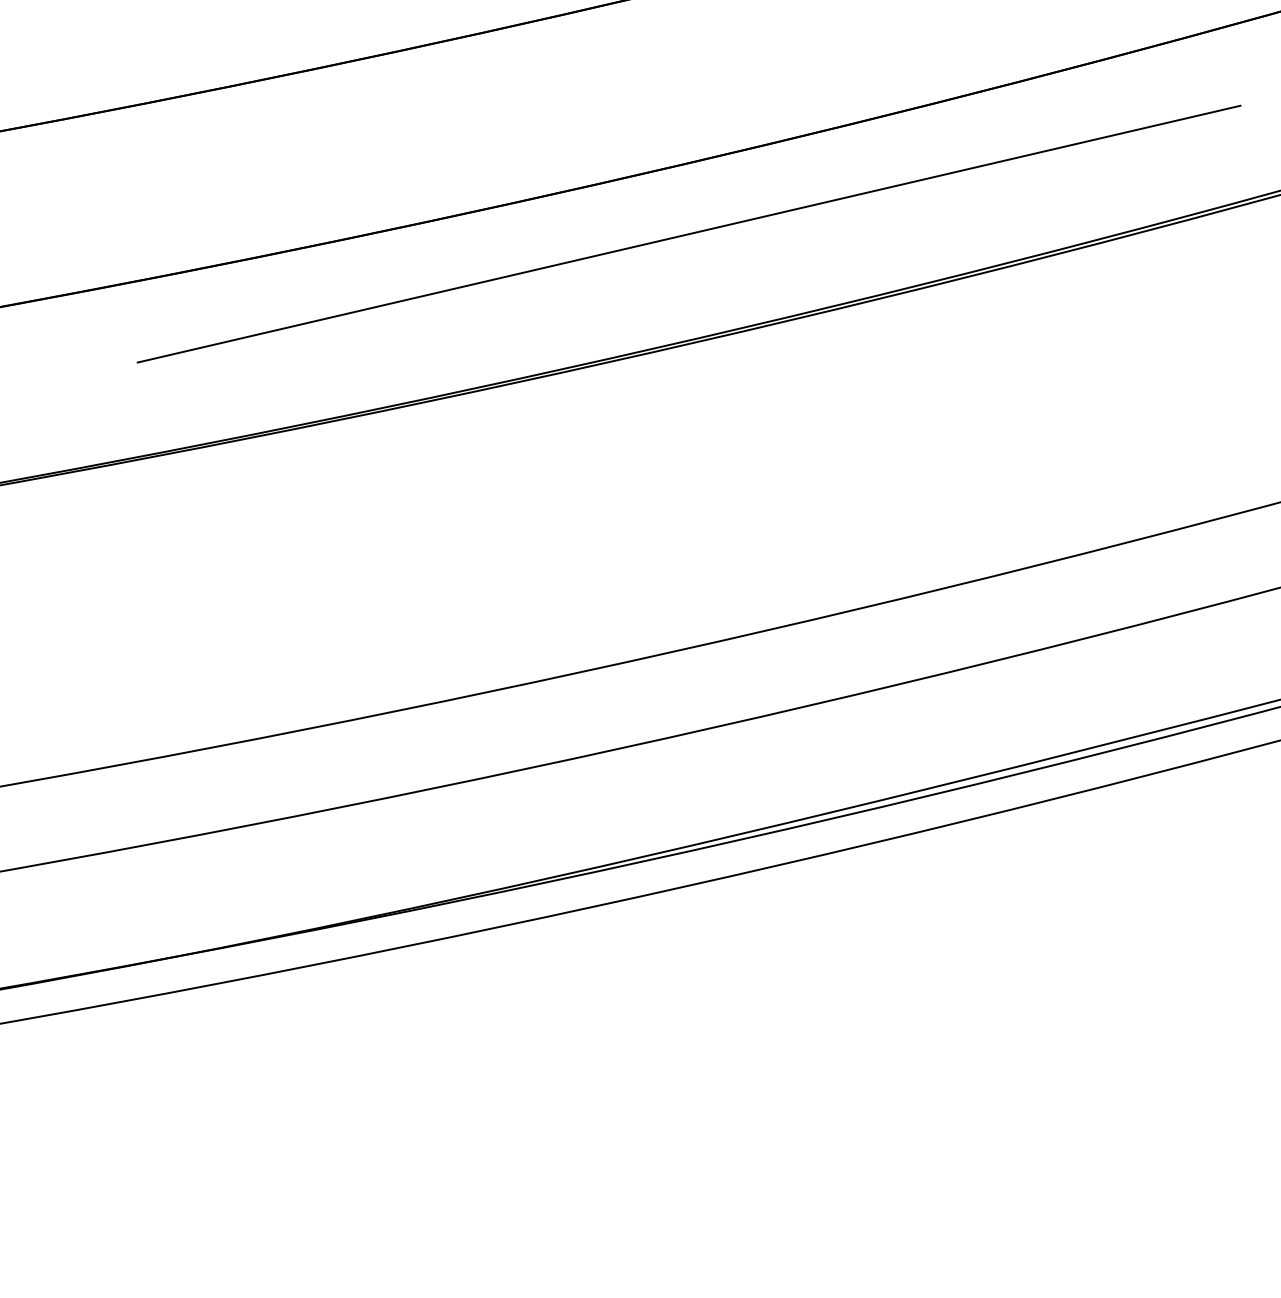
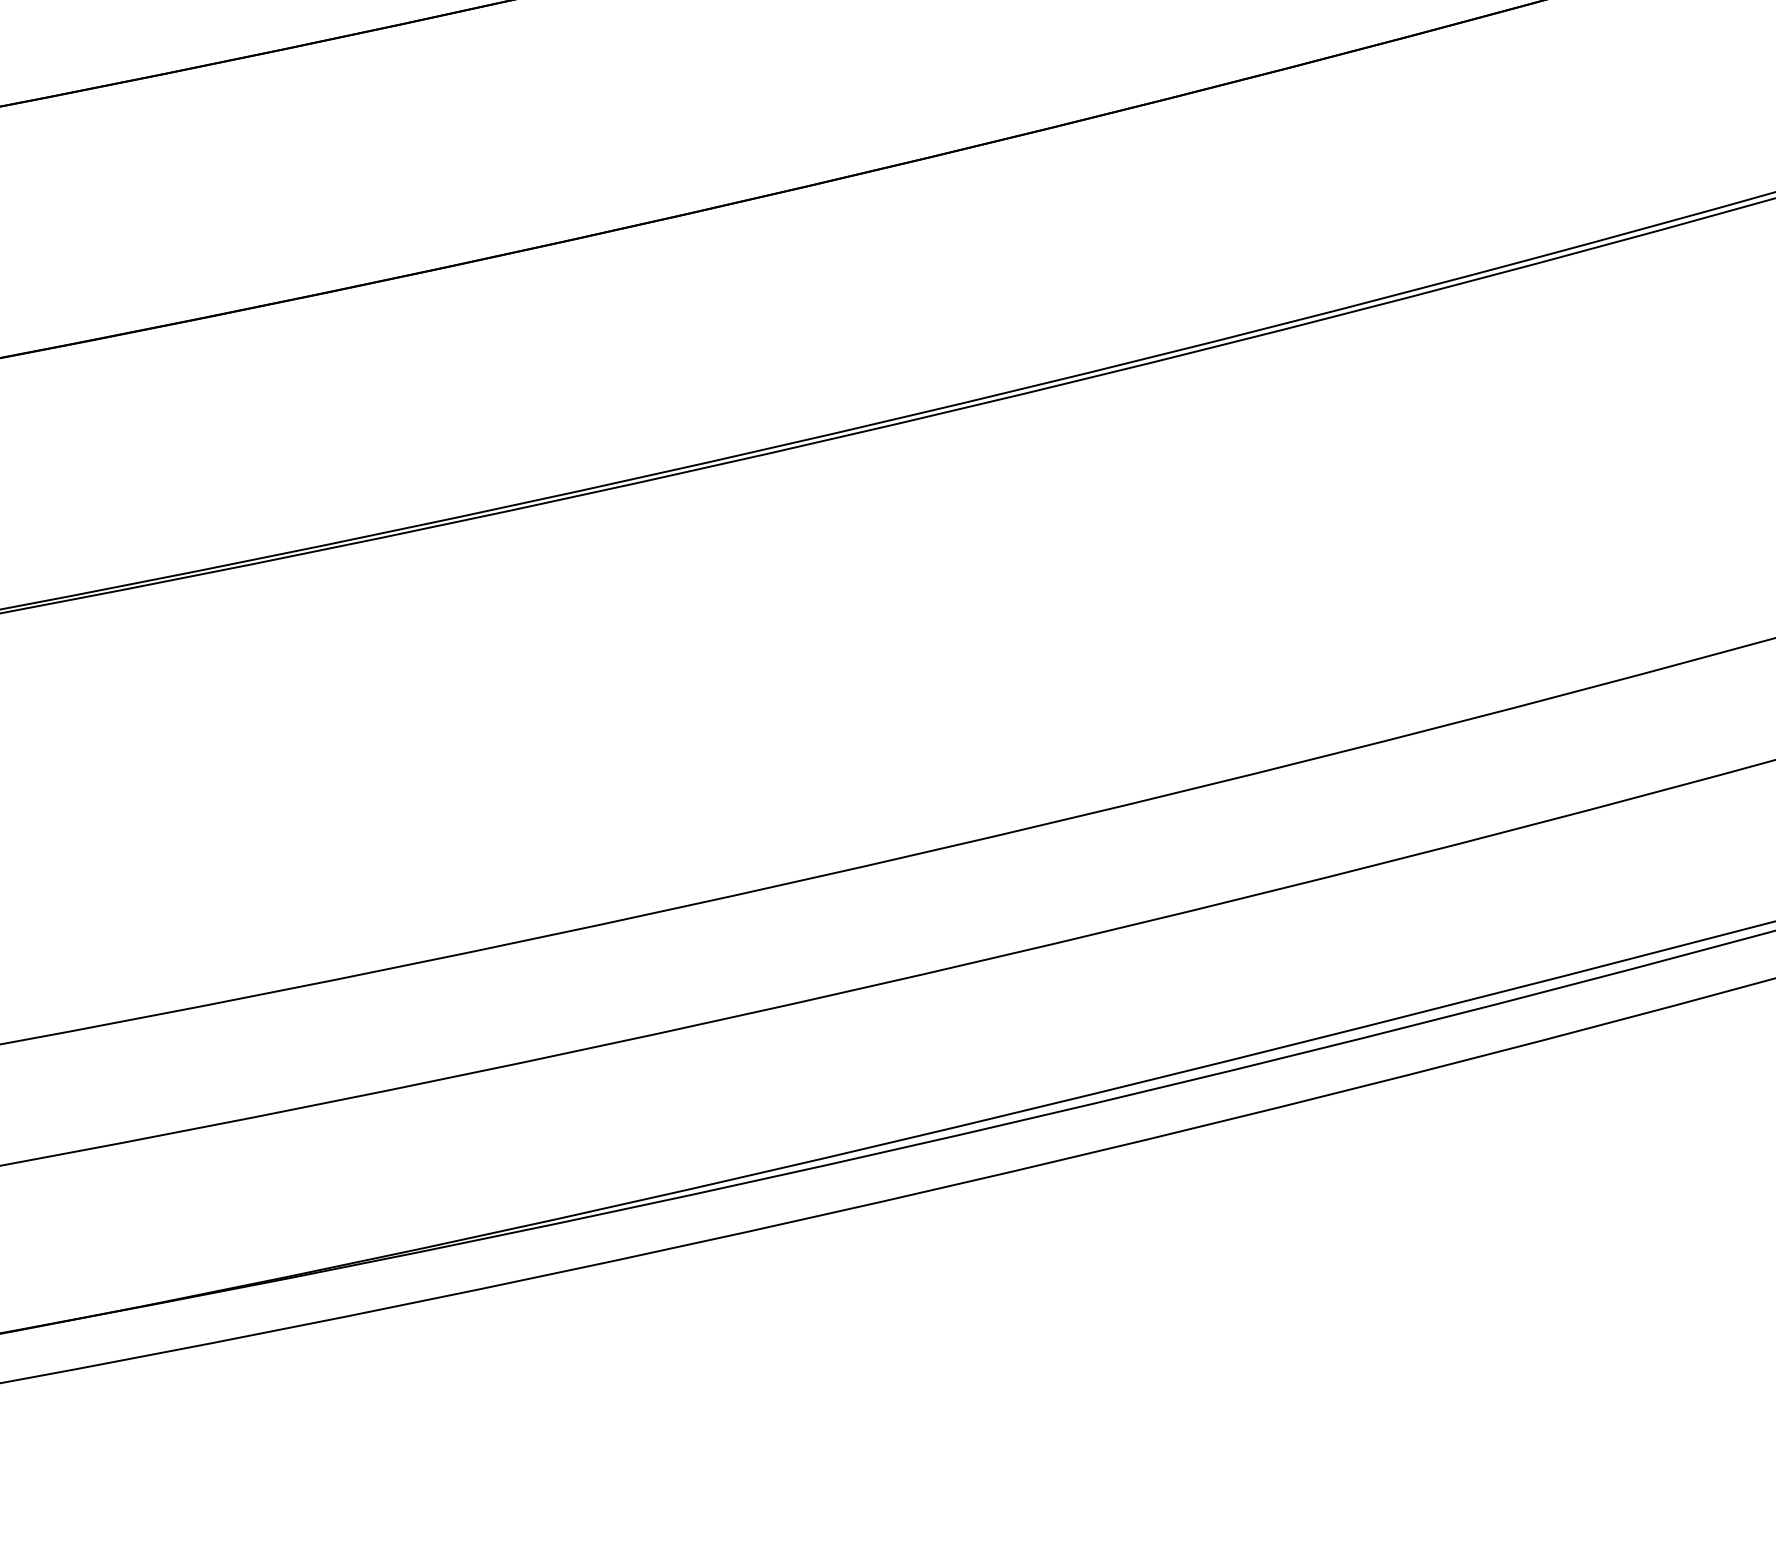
line: (688, 233) -> (819, 283), removed

